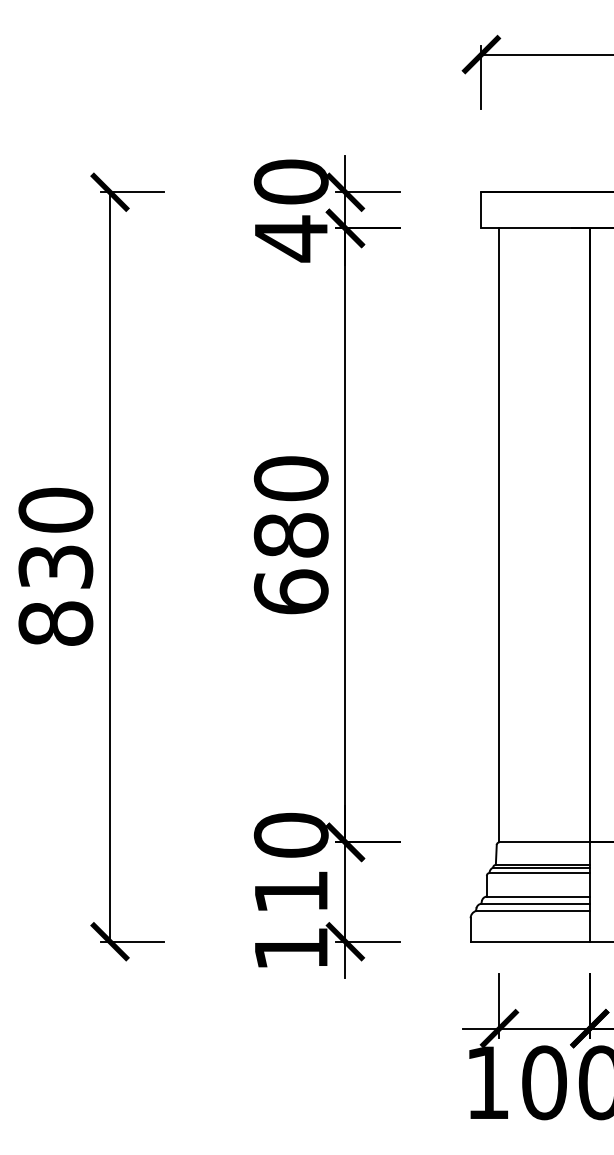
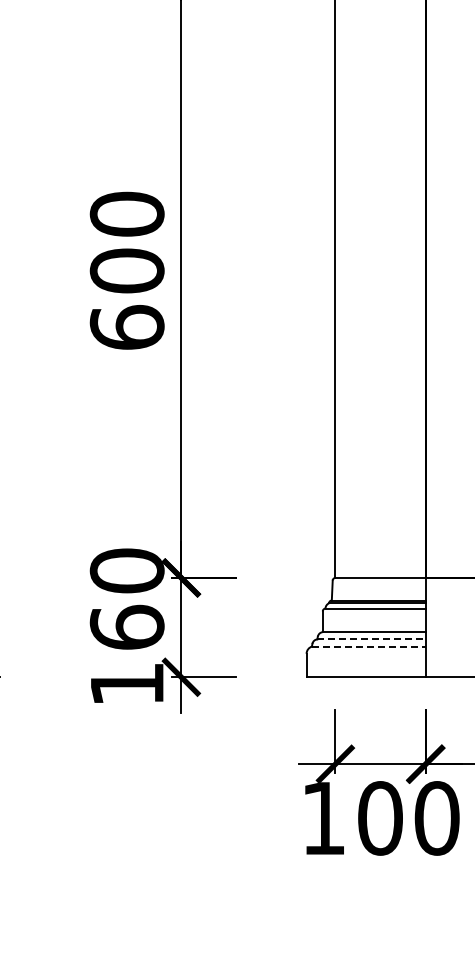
text: (291, 535) -> (127, 271), 680 -> 600
text: (290, 891) -> (126, 627), 110 -> 160
line: (536, 903) -> (372, 639), solid -> dashed
line: (532, 911) -> (368, 647), solid -> dashed

